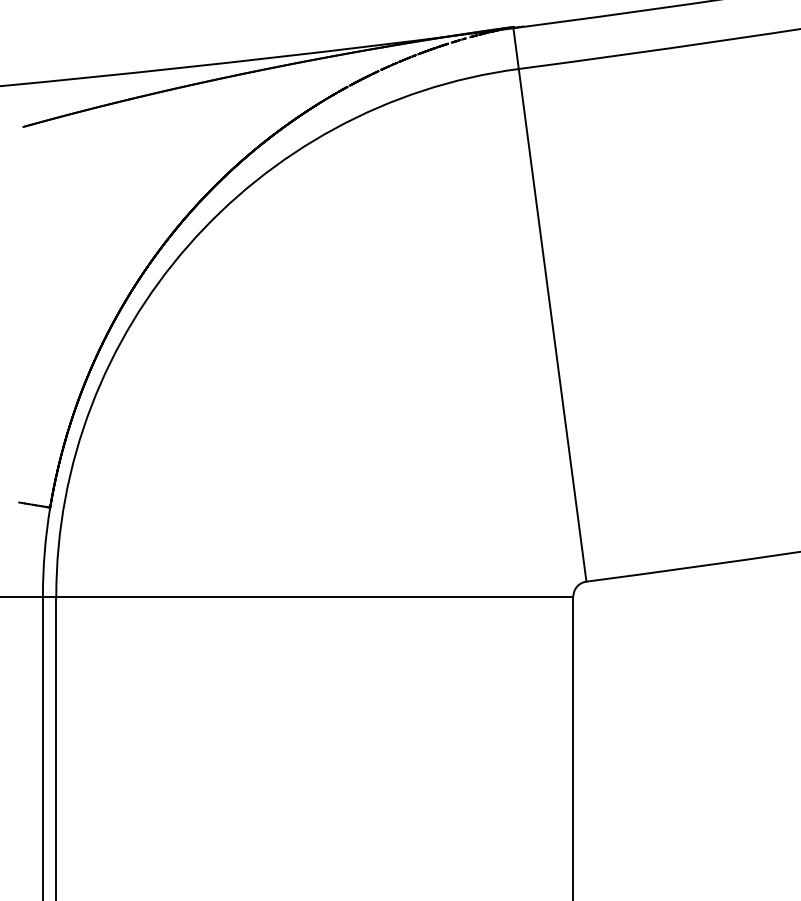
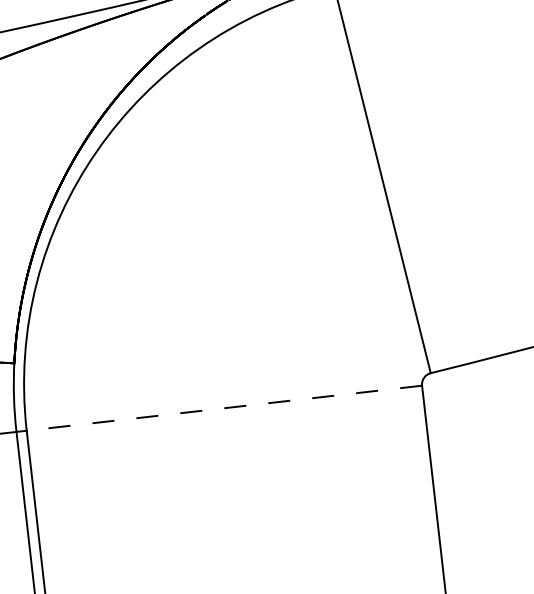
line: (314, 596) -> (224, 408), solid -> dashed

